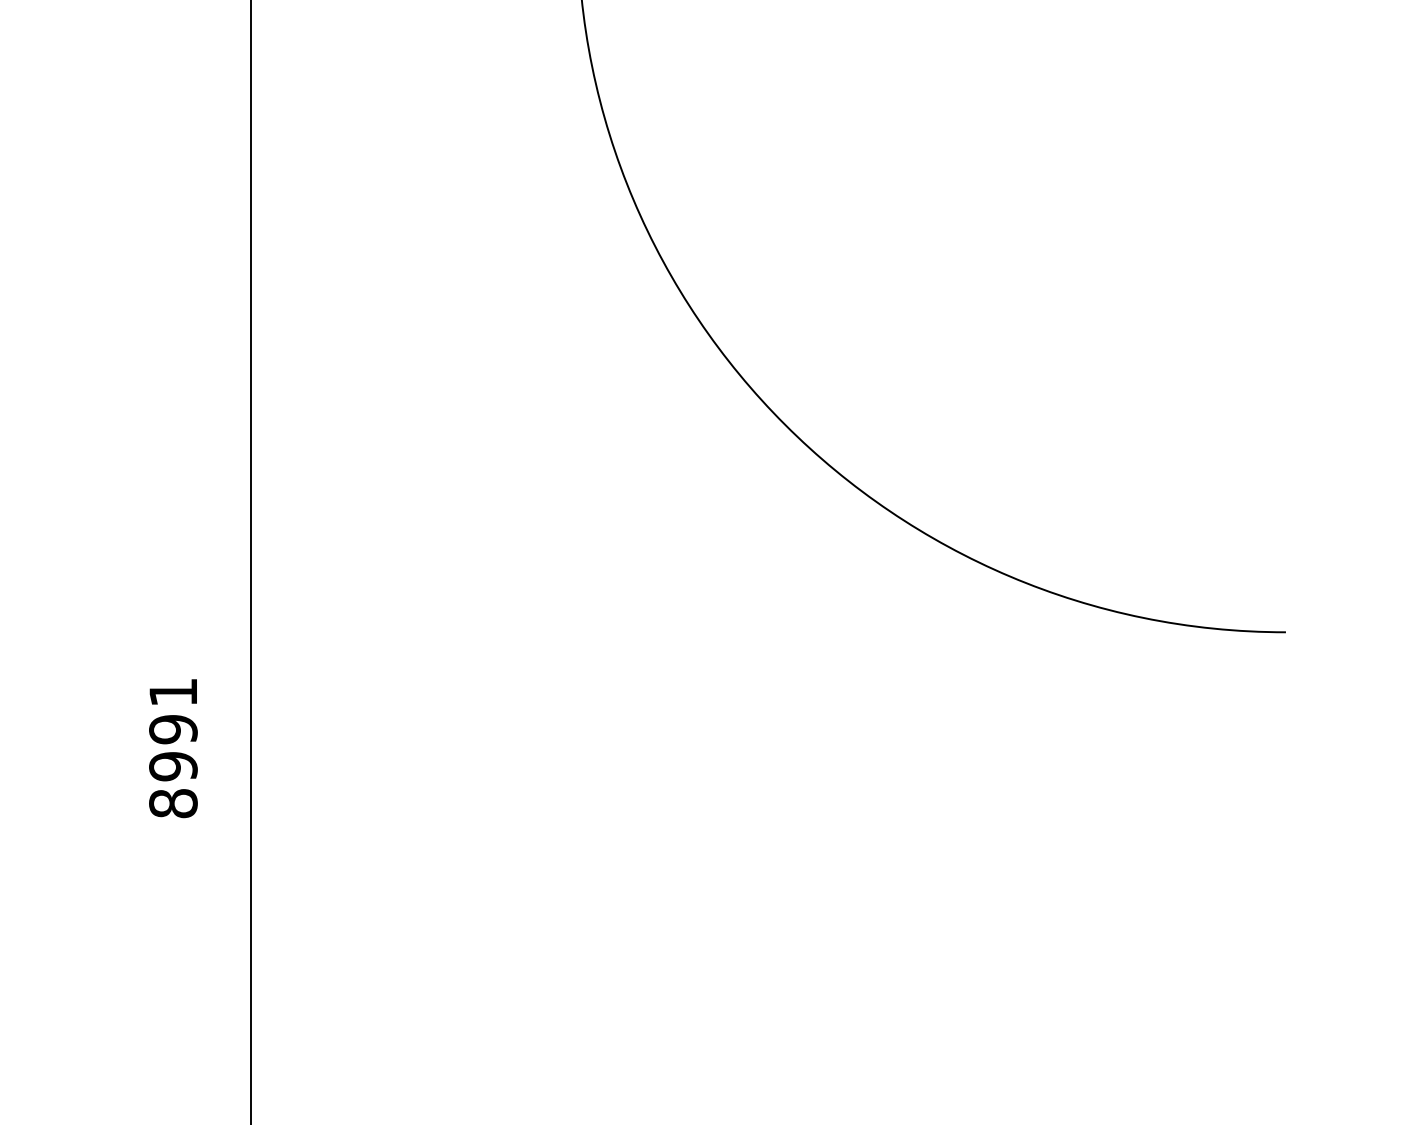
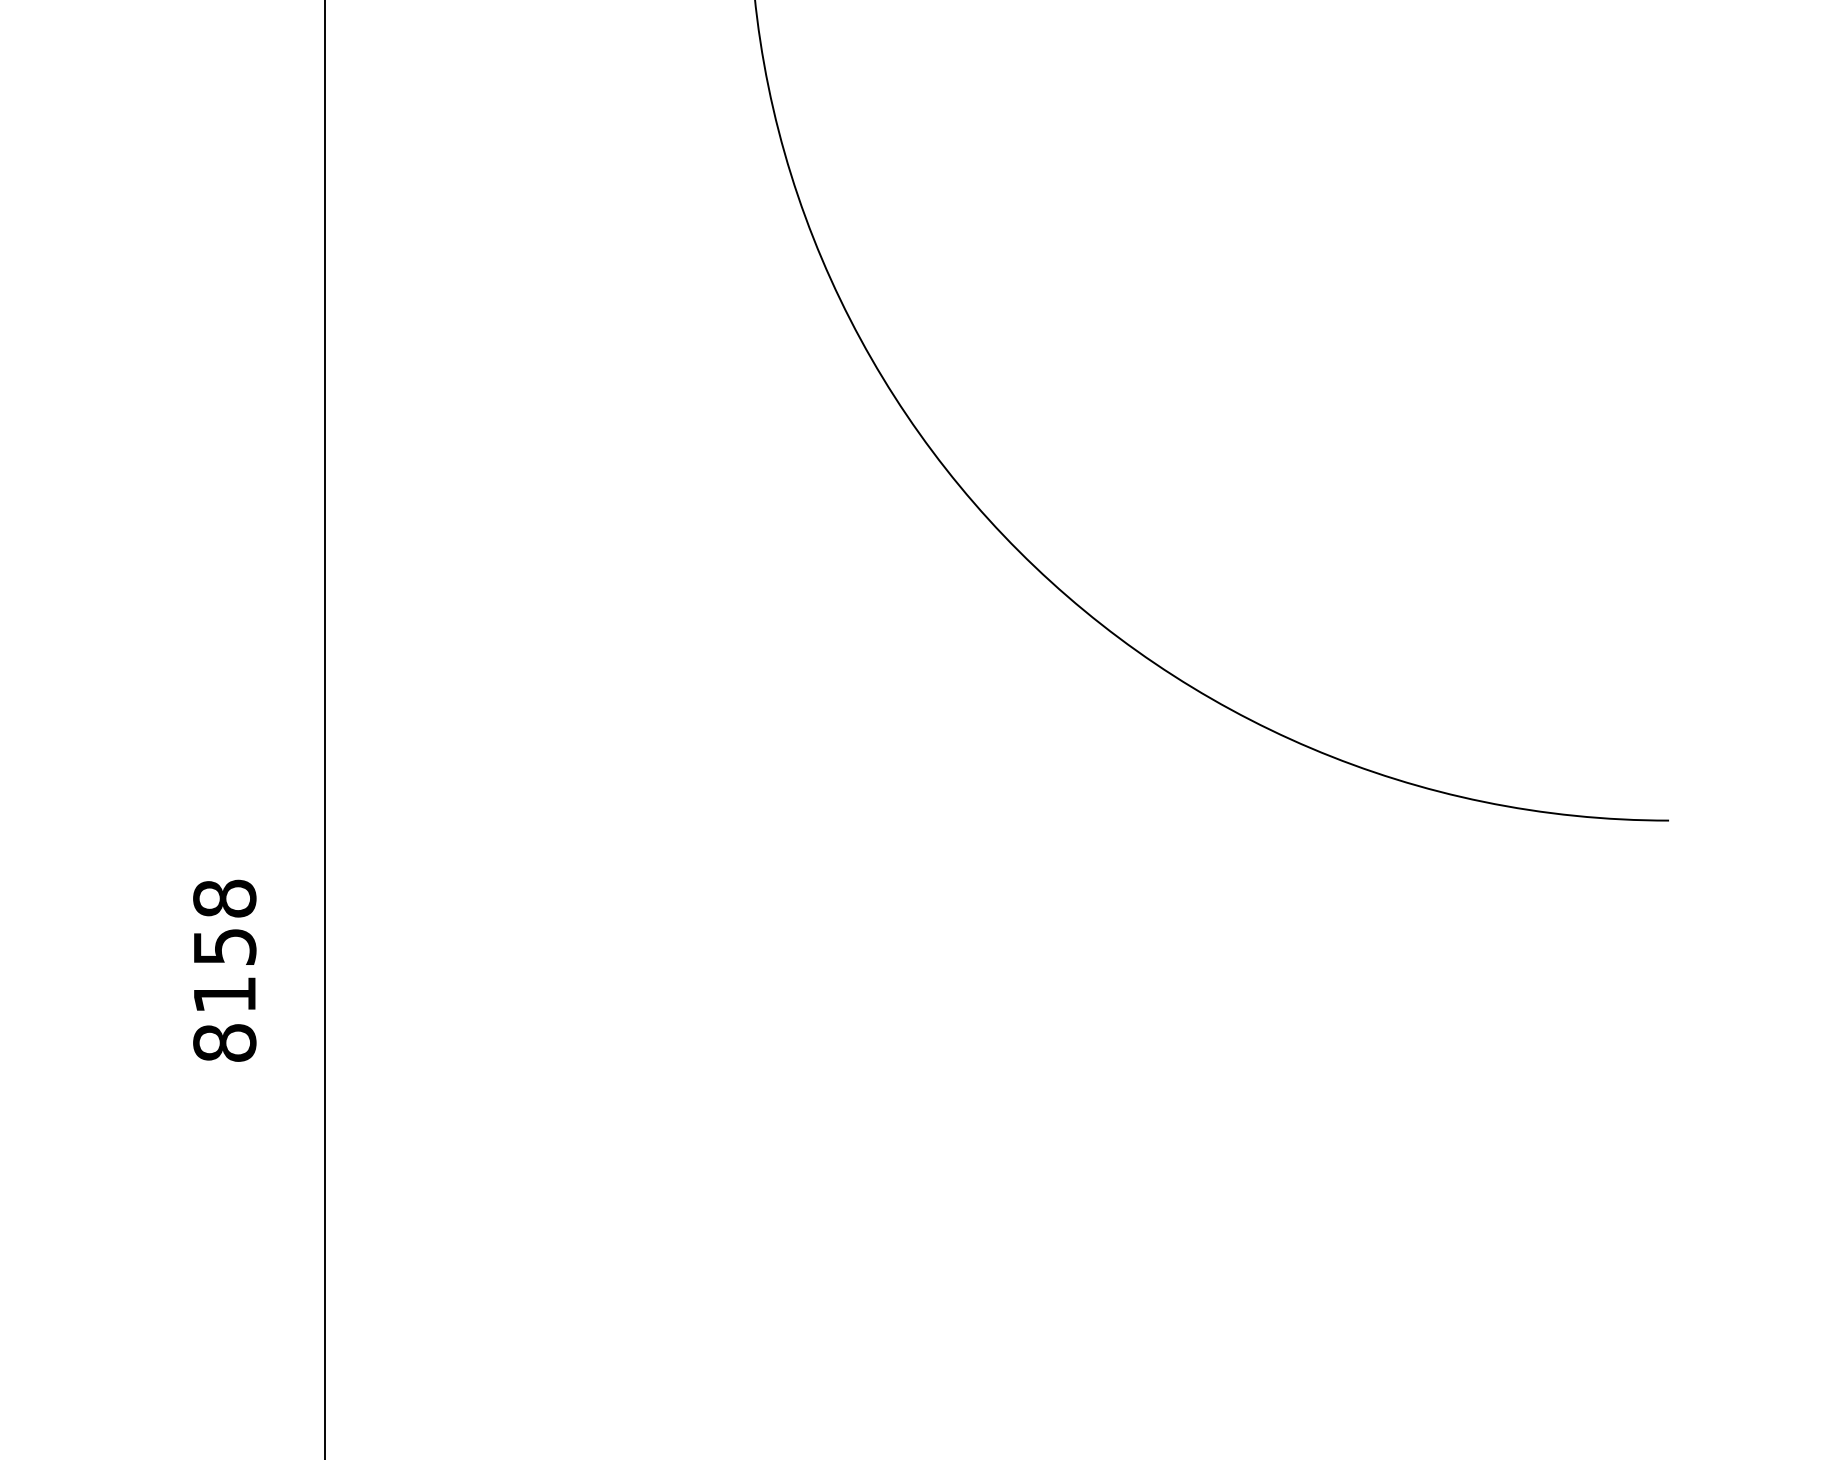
text: (173, 729) -> (224, 946), 8991 -> 8158

